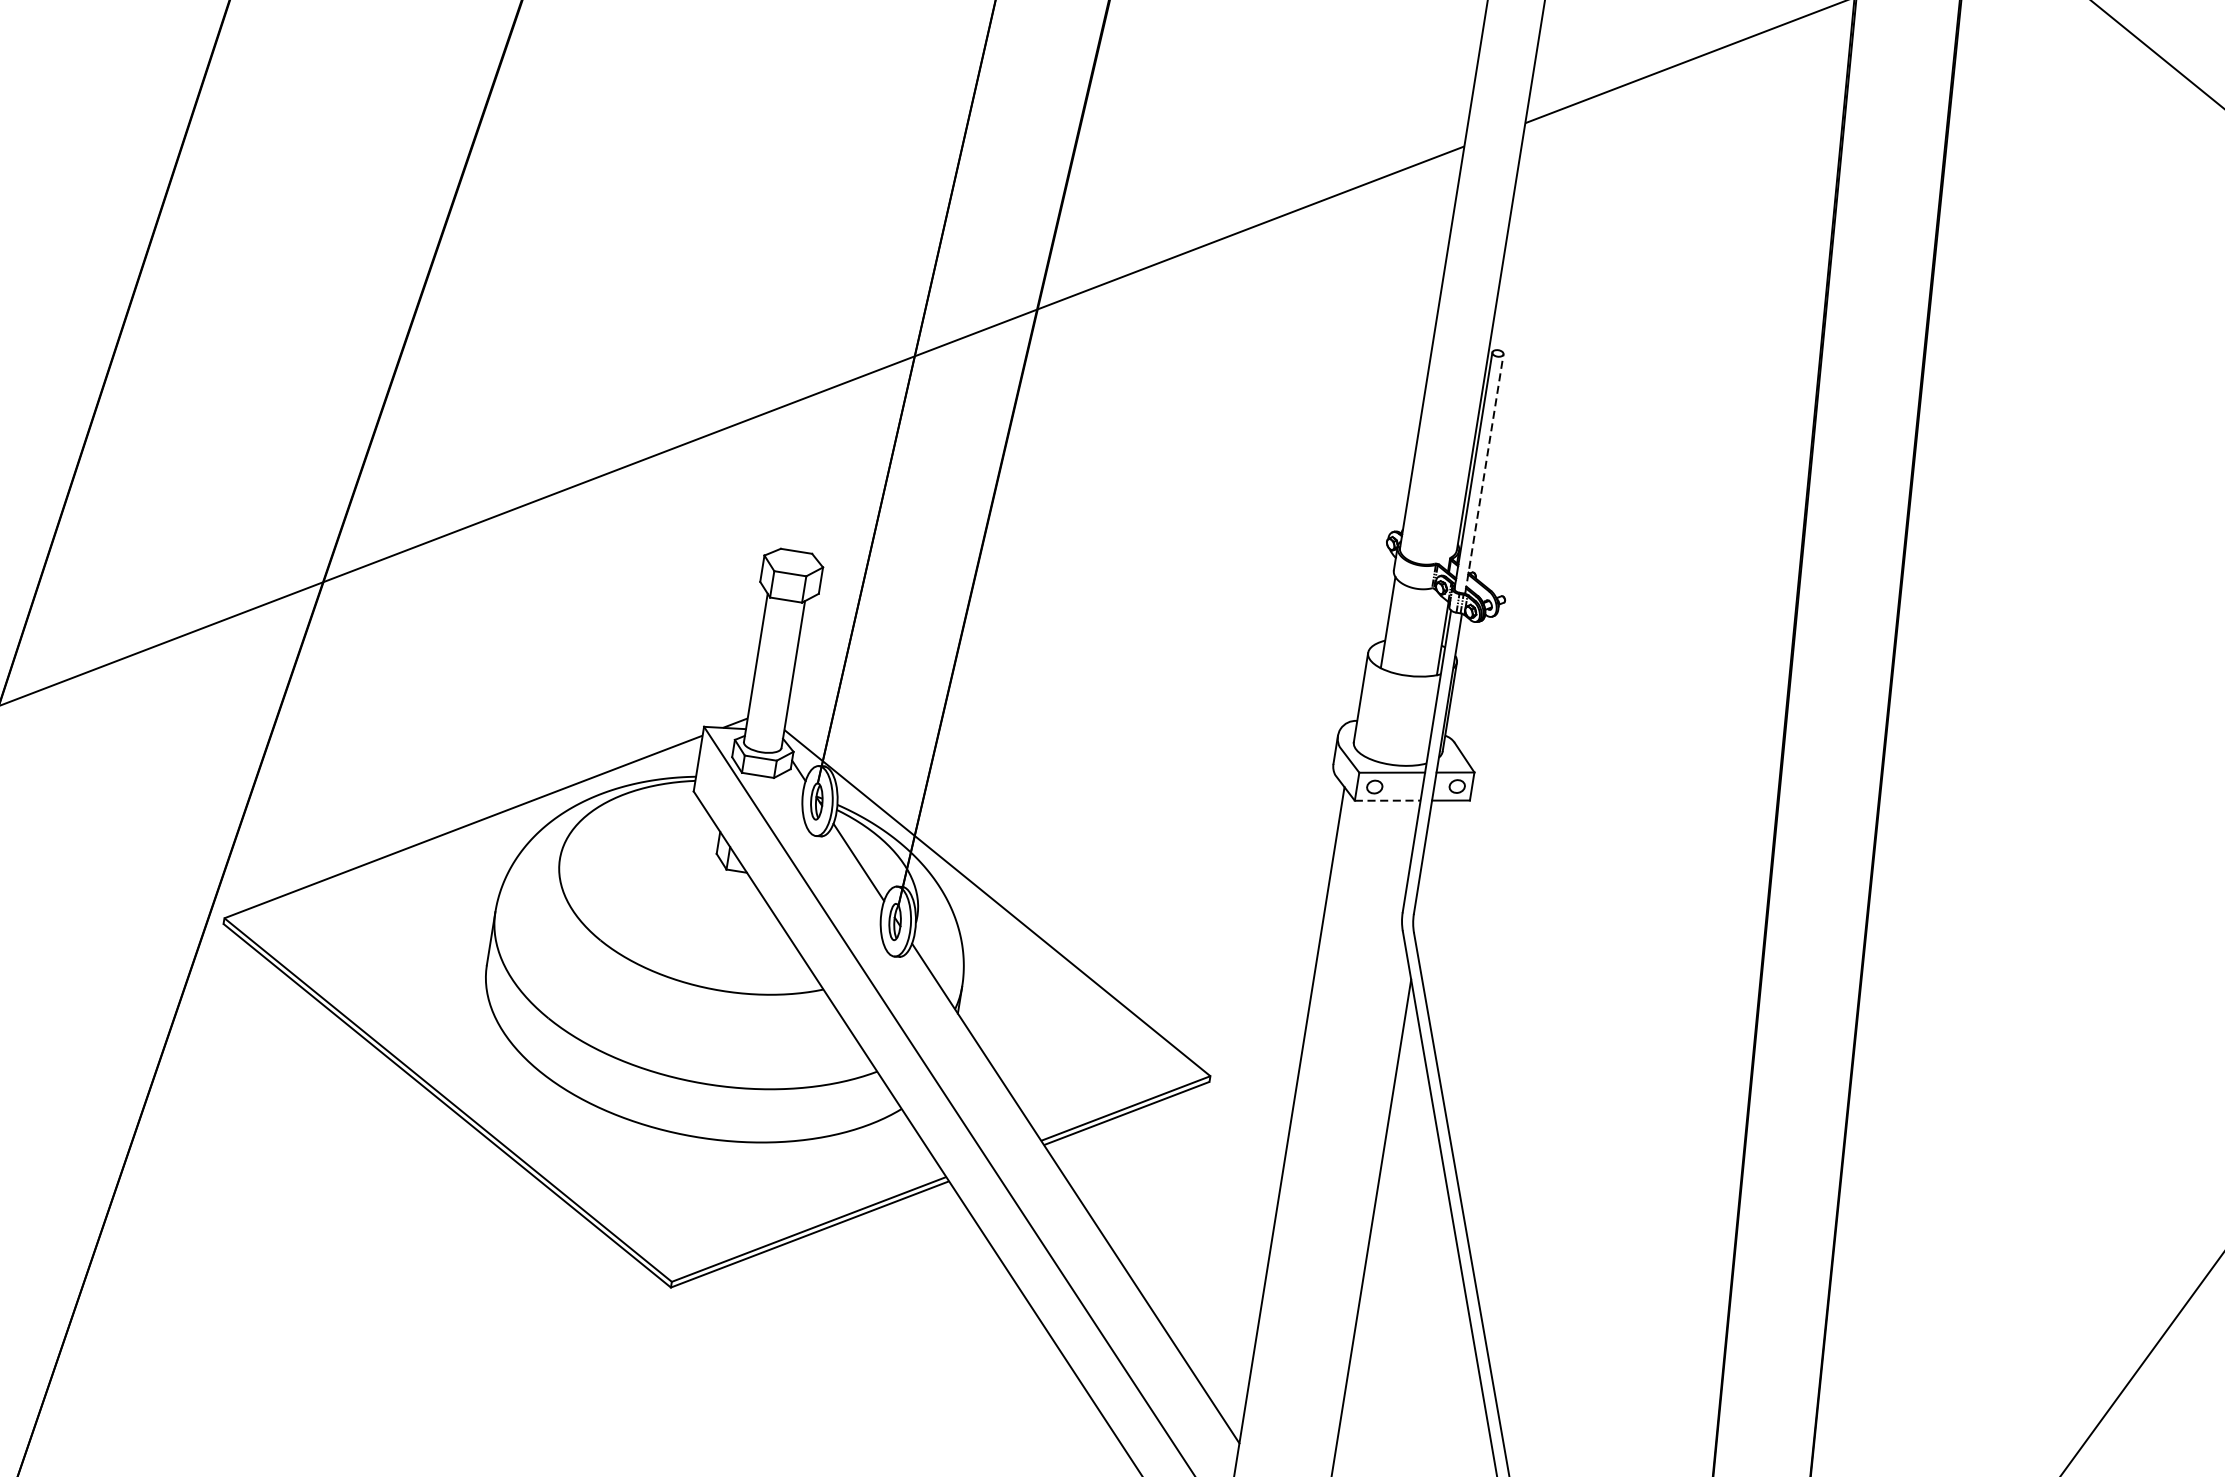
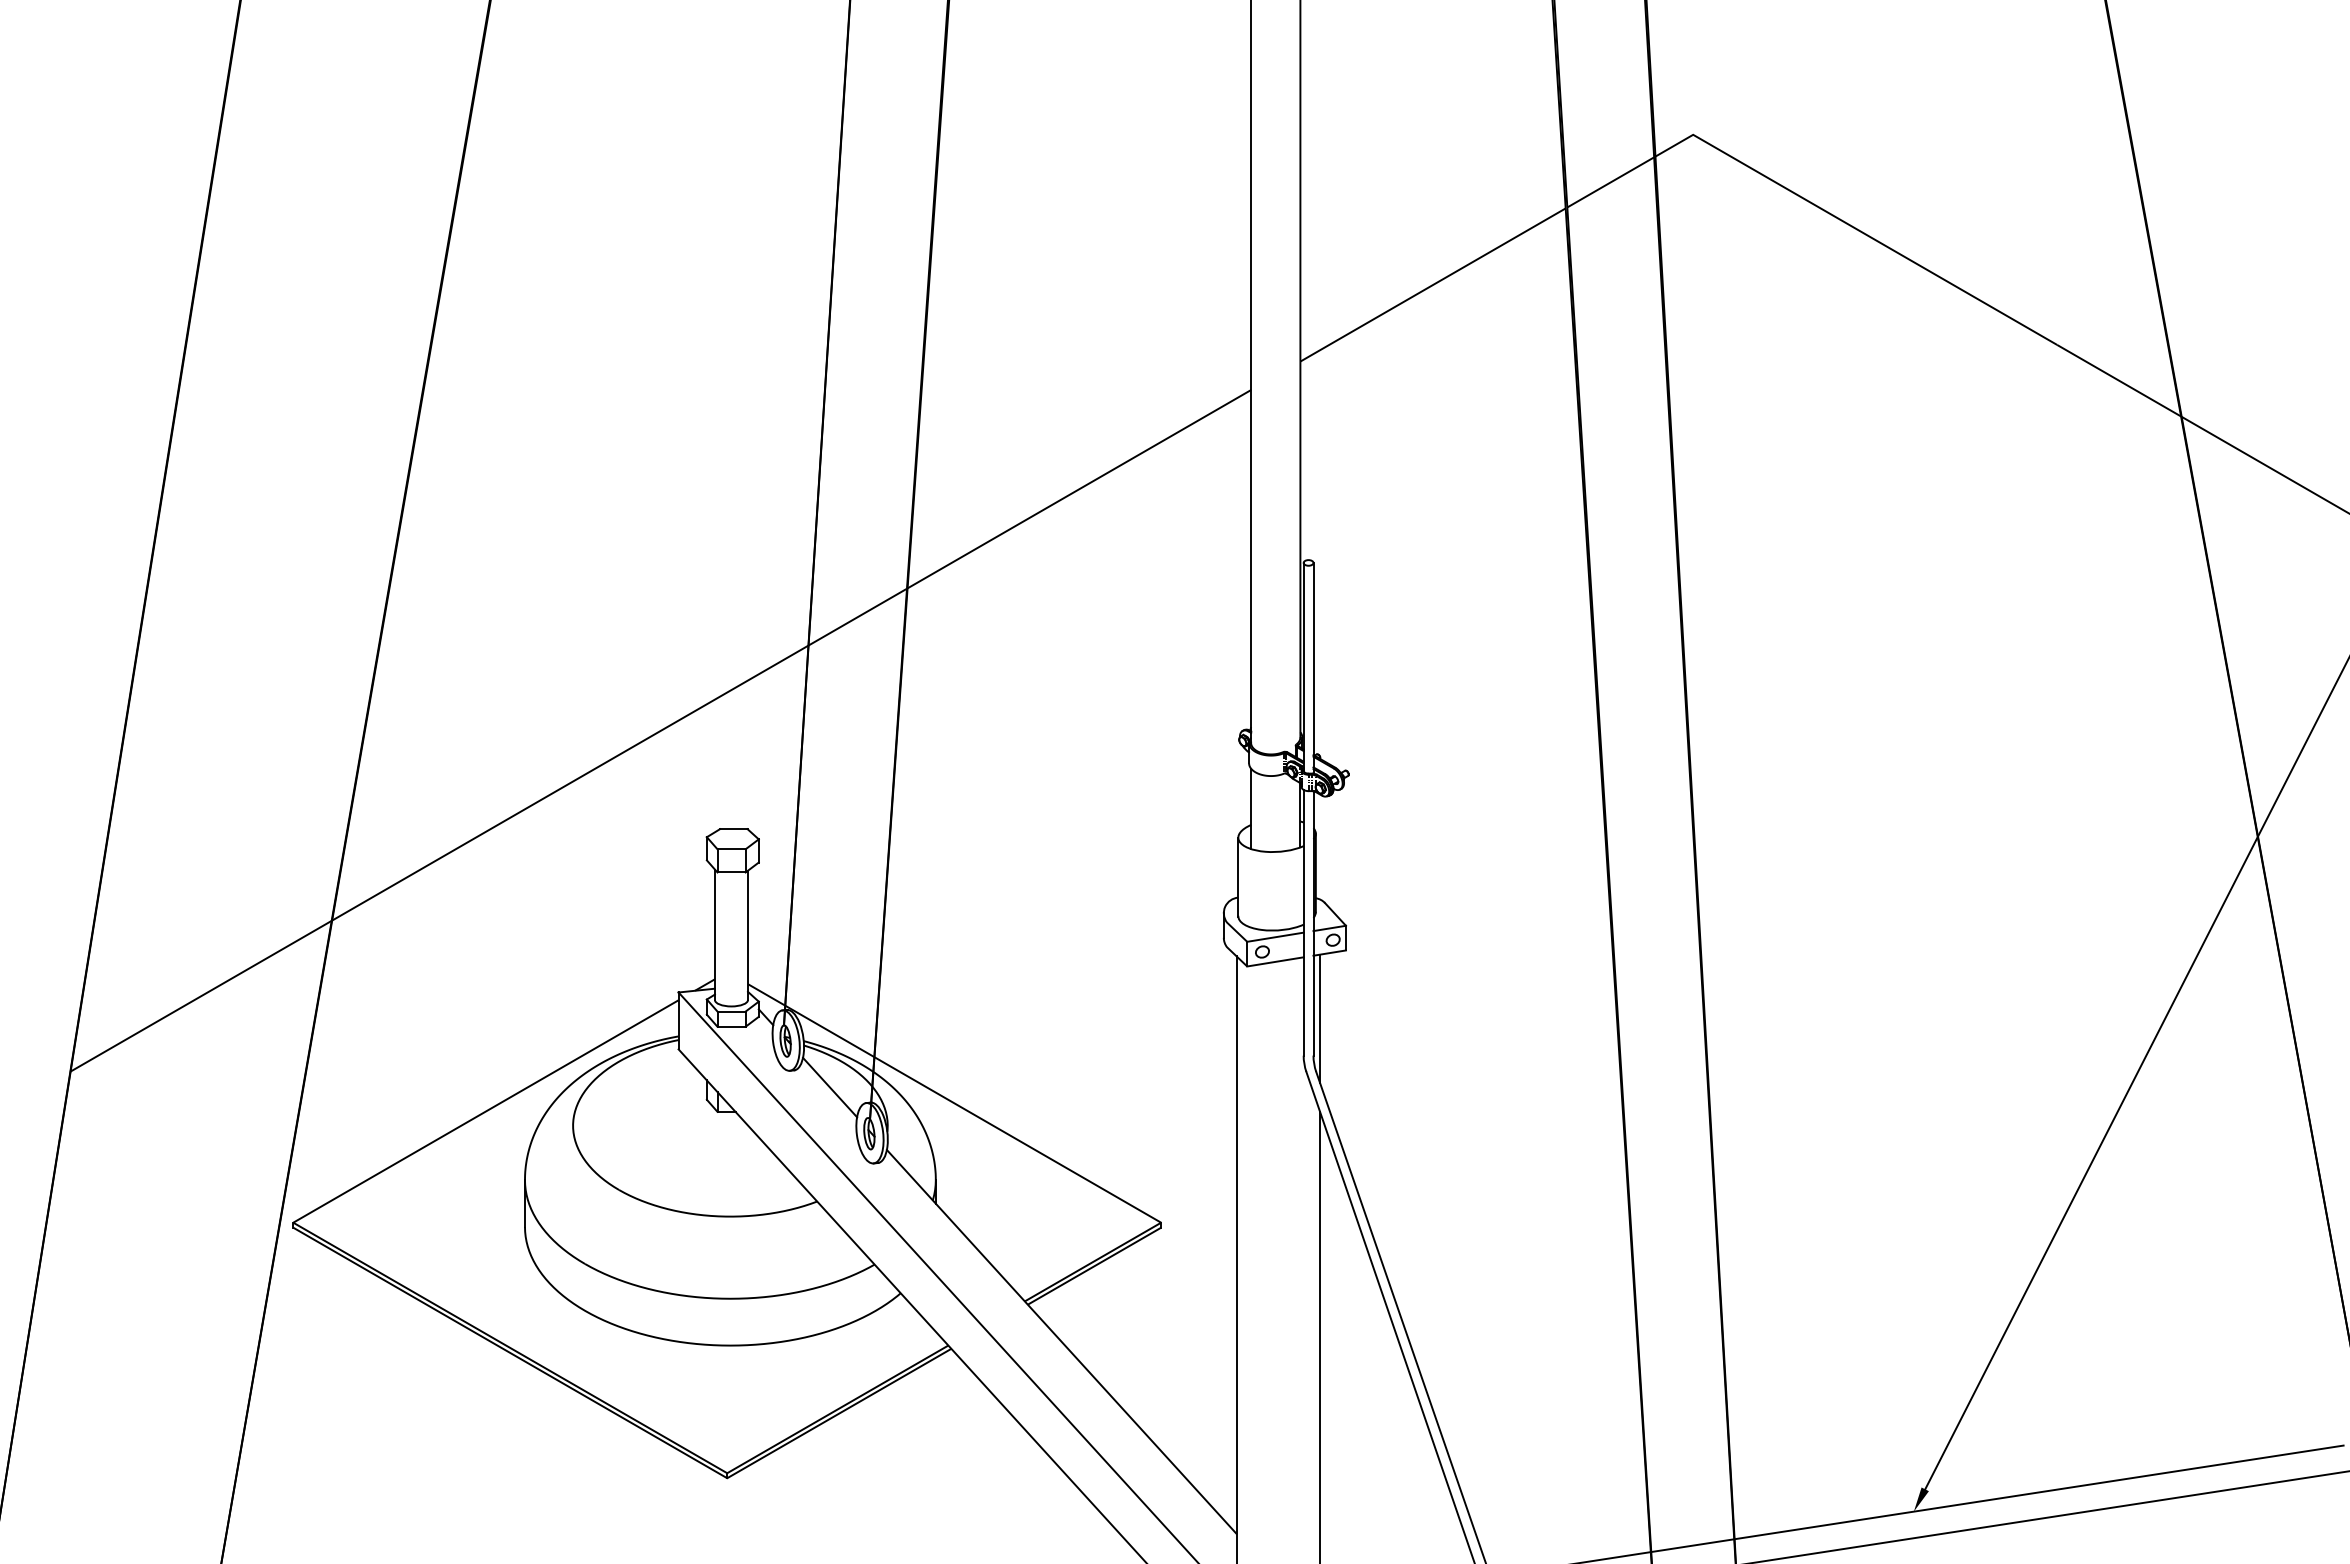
line: (1484, 473) -> (1313, 667), dashed -> solid
line: (1387, 800) -> (1275, 961), dashed -> solid
line: (1428, 873) -> (1320, 1018), added

